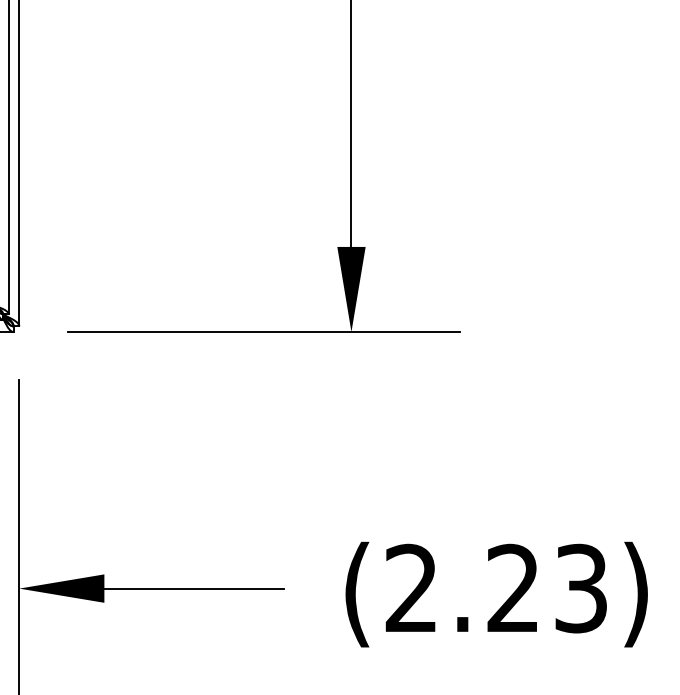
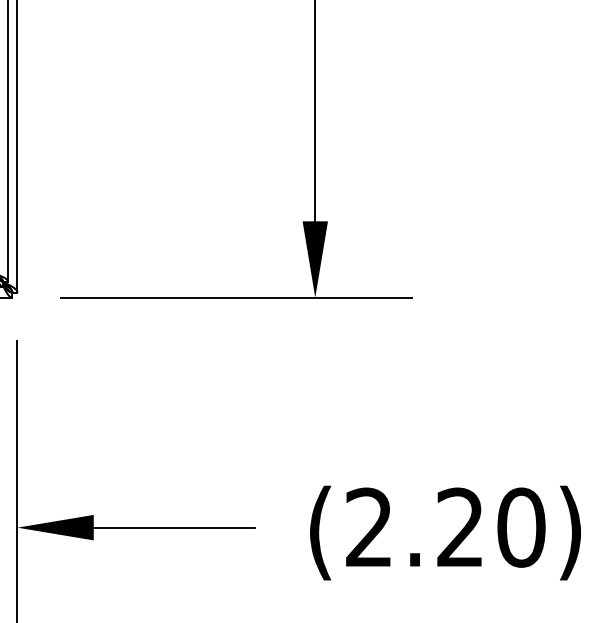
text: (581, 588) -> (521, 527), (2.23) -> (2.20)

